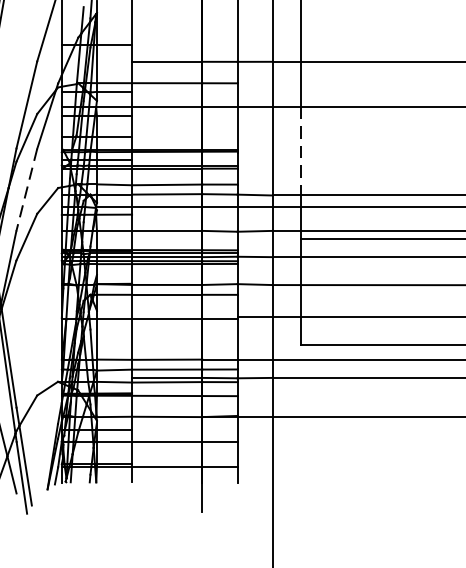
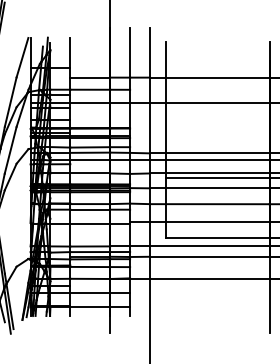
line: (301, 151) -> (166, 128), dashed -> solid
line: (26, 190) -> (10, 150), dashed -> solid

